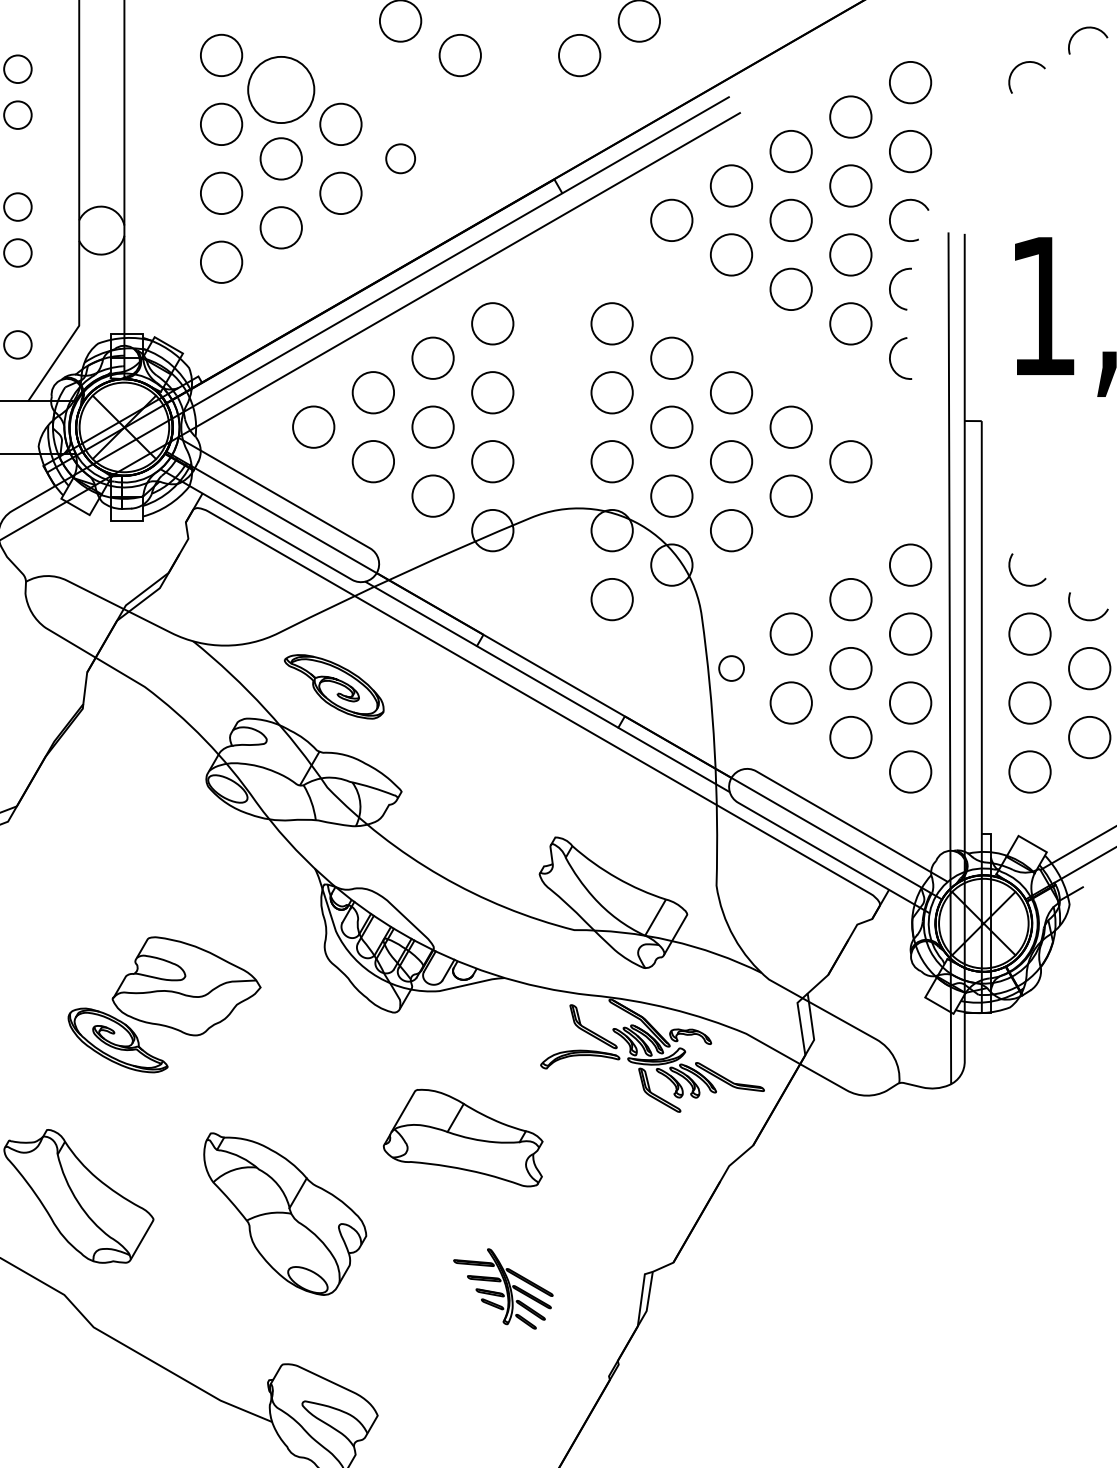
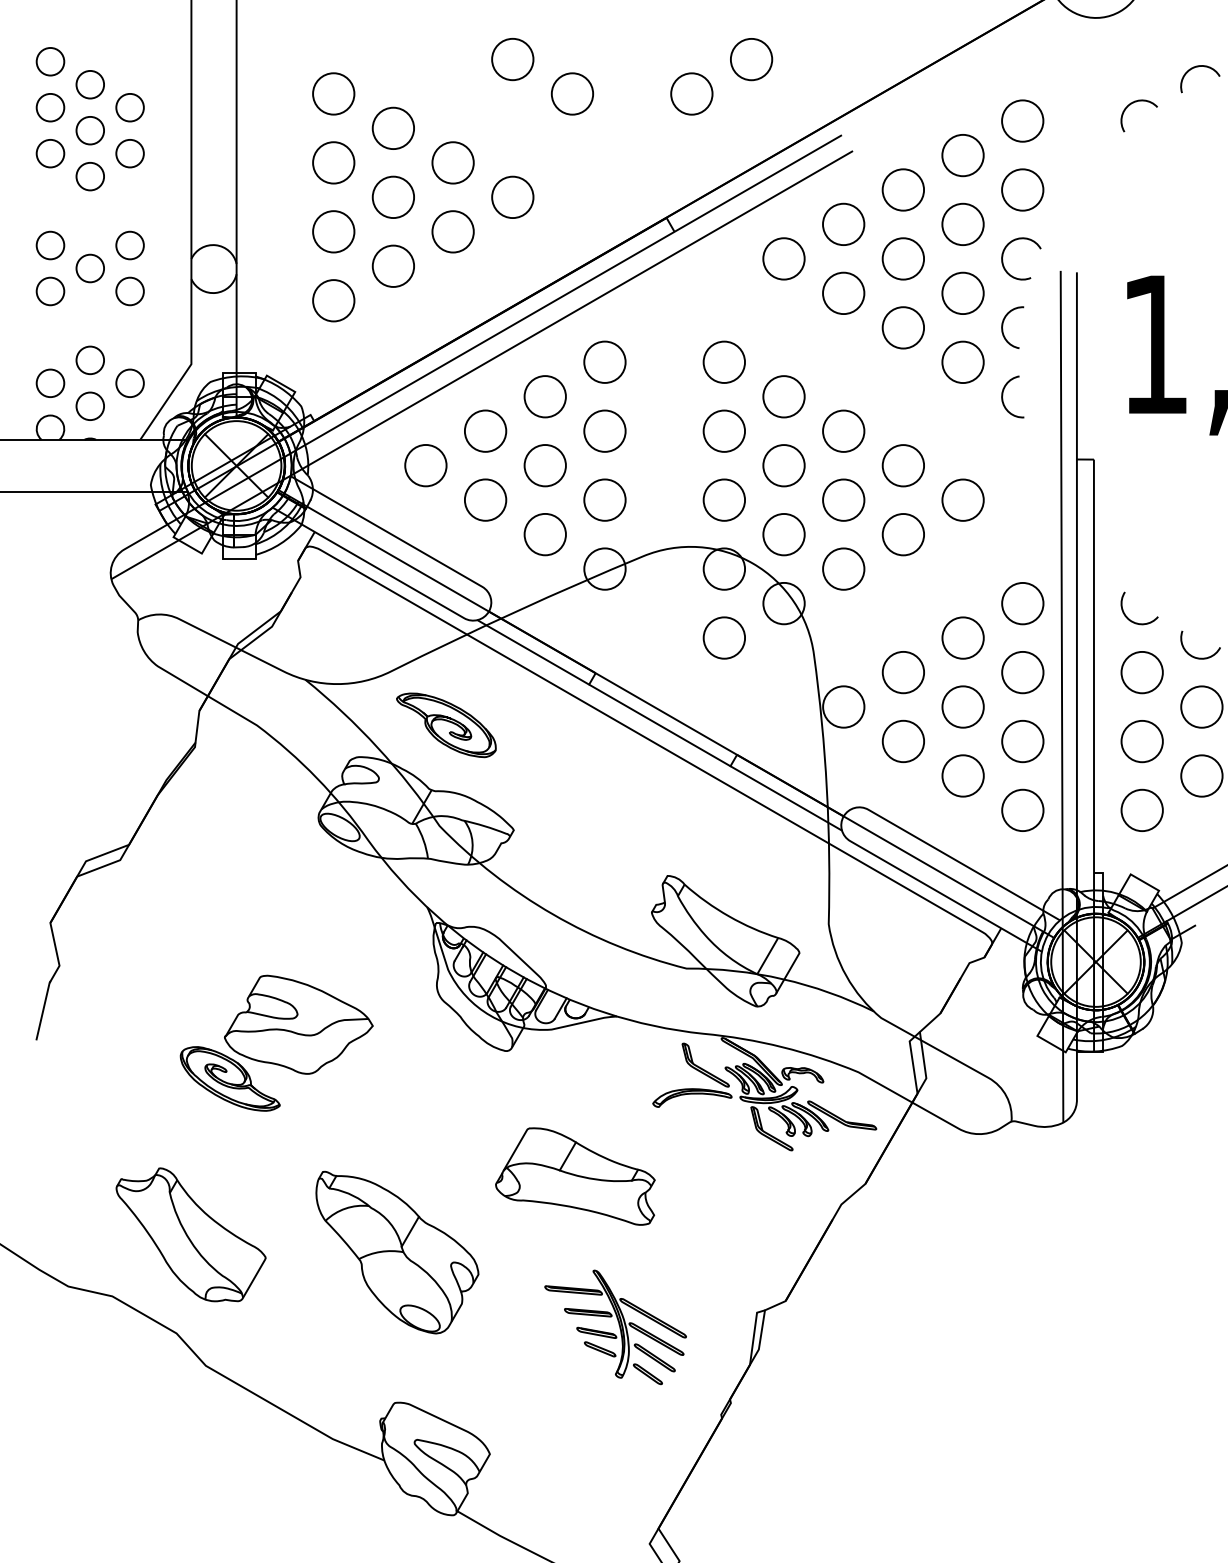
circle: (281, 90) -> (393, 128), size x0.62
circle: (400, 158) -> (512, 196), size x1.43
circle: (731, 668) -> (843, 706), size x1.67
part: (503, 1289) -> (615, 1327), size x1.43

